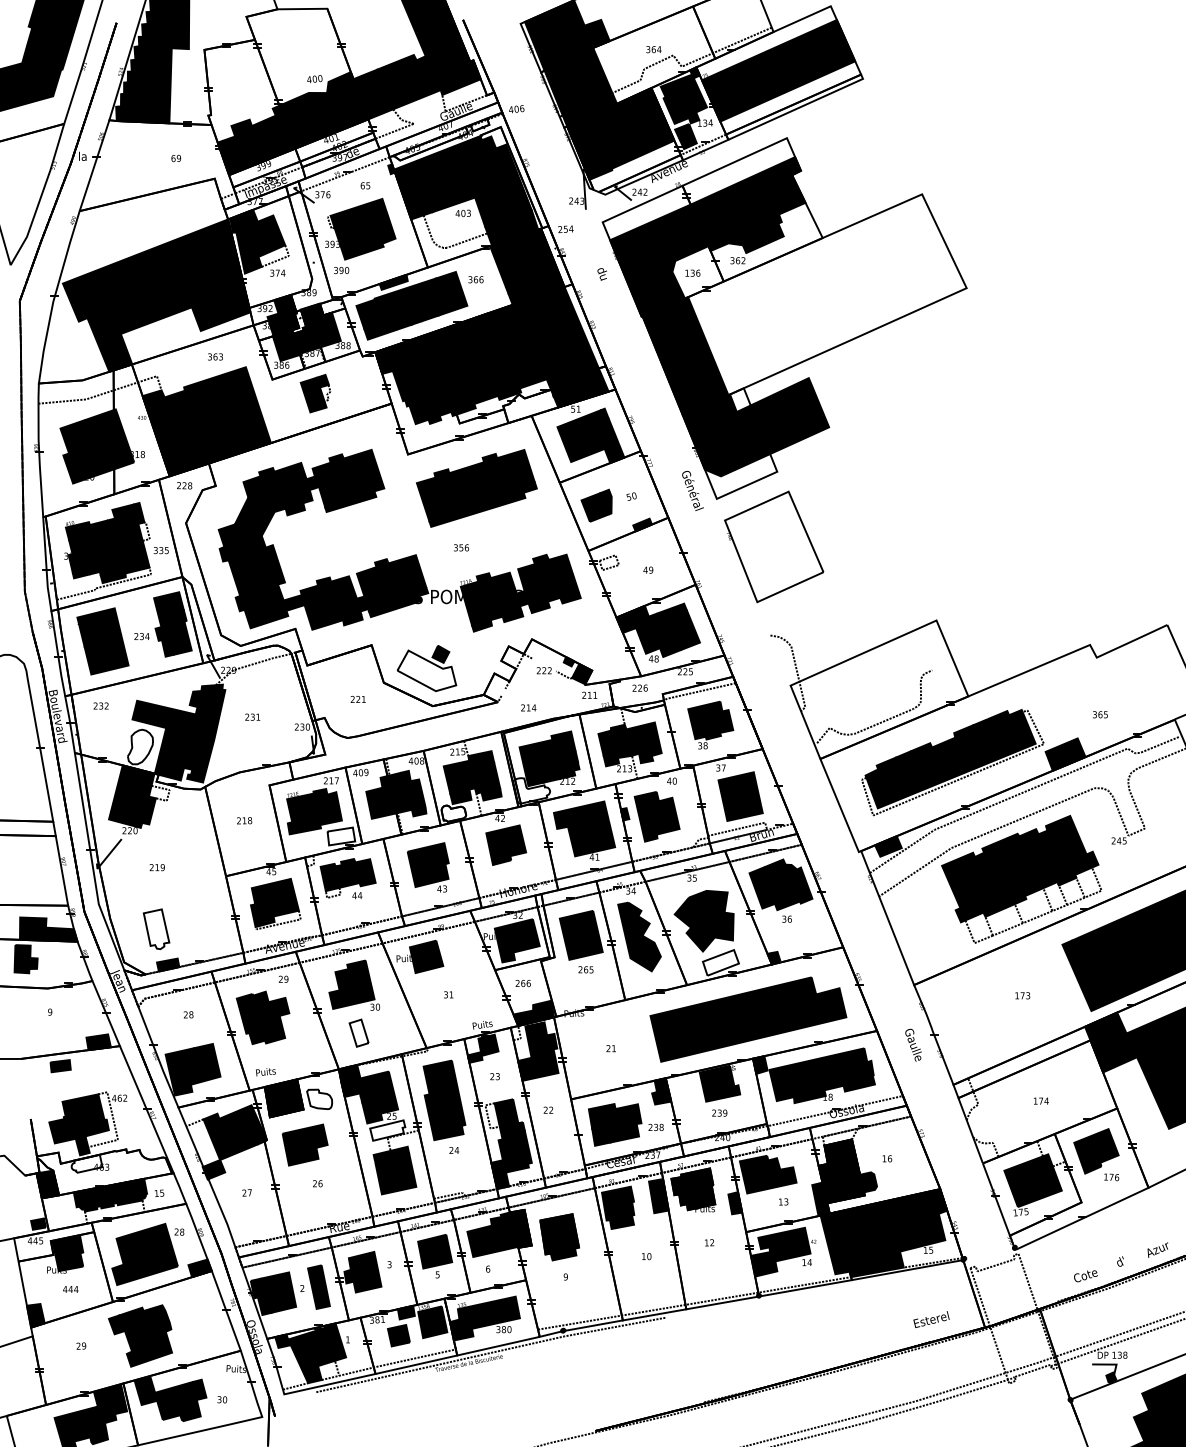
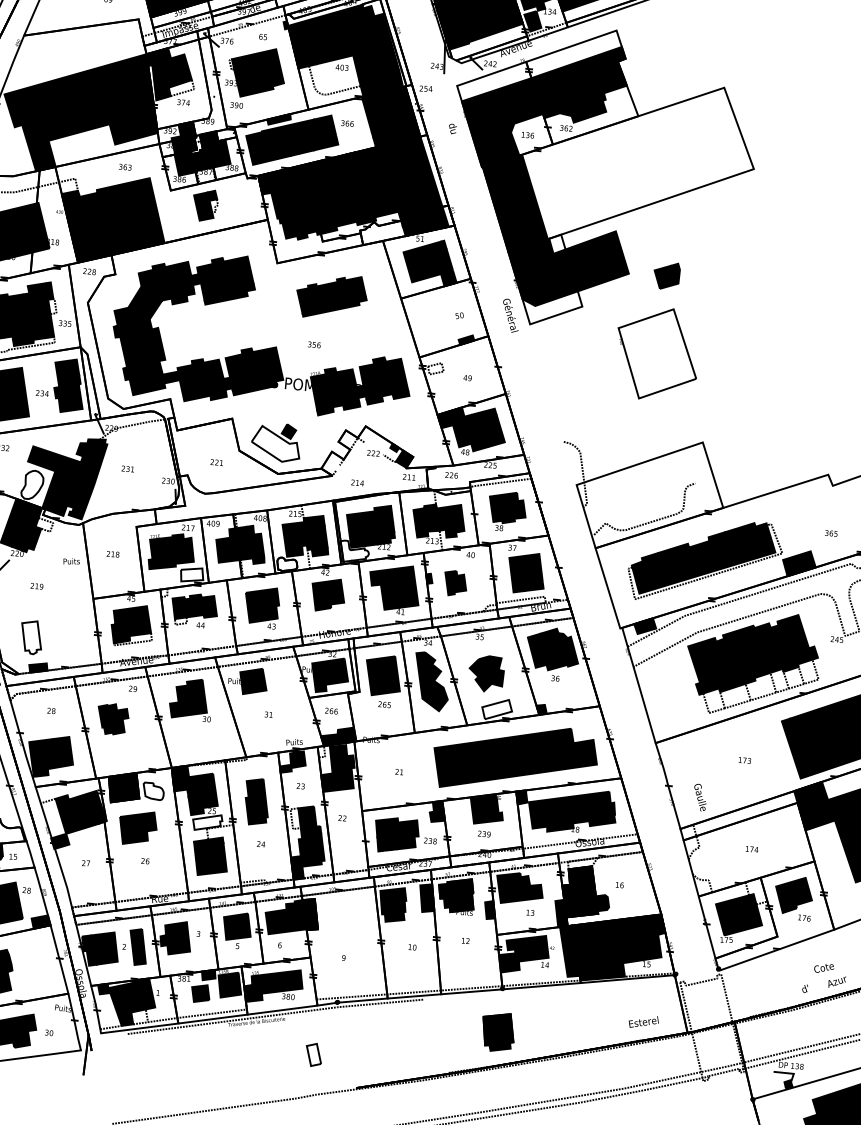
part: (476, 488) -> (331, 296), size x0.7
part: (596, 505) -> (666, 275), moved
part: (774, 546) -> (657, 353), moved
part: (656, 816) -> (455, 583), size x0.6
part: (703, 921) -> (485, 673), size x0.7
part: (262, 1017) -> (112, 718), size x0.7
part: (358, 1032) -> (313, 1054), moved
text: (913, 1044) -> (700, 797), moved
text: (265, 1072) -> (71, 561), moved
part: (444, 1099) -> (257, 801), size x0.7
part: (559, 1237) -> (498, 1032), moved
text: (1085, 1276) -> (823, 968), moved

